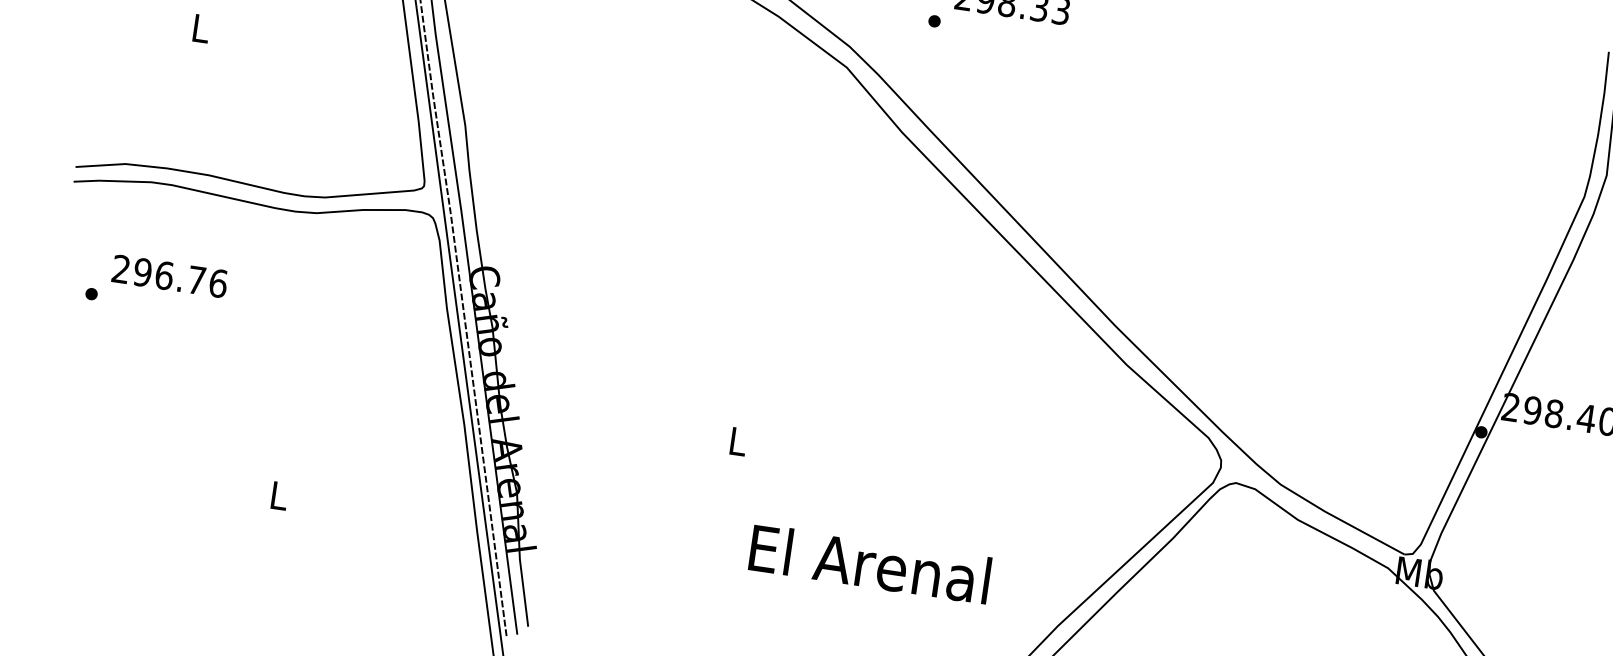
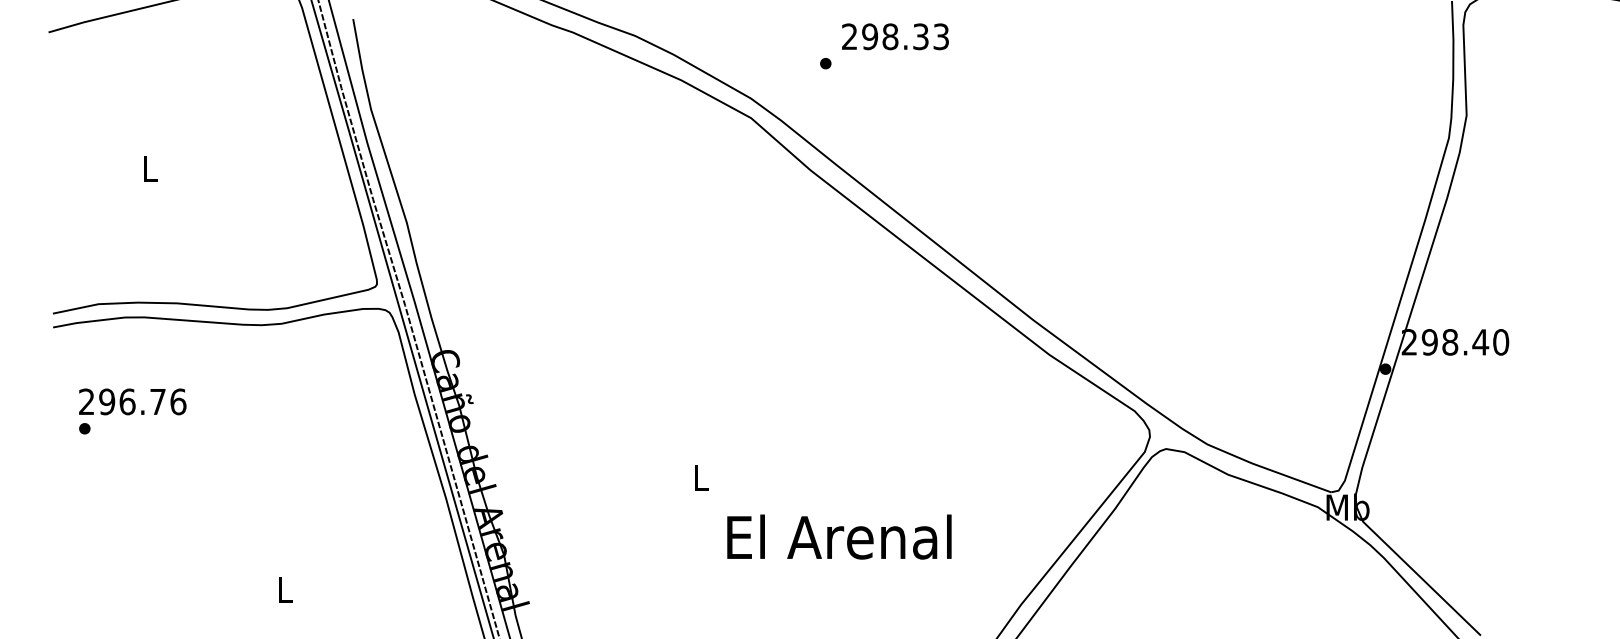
text: (169, 275) -> (132, 401), moved
text: (870, 563) -> (839, 536), moved

